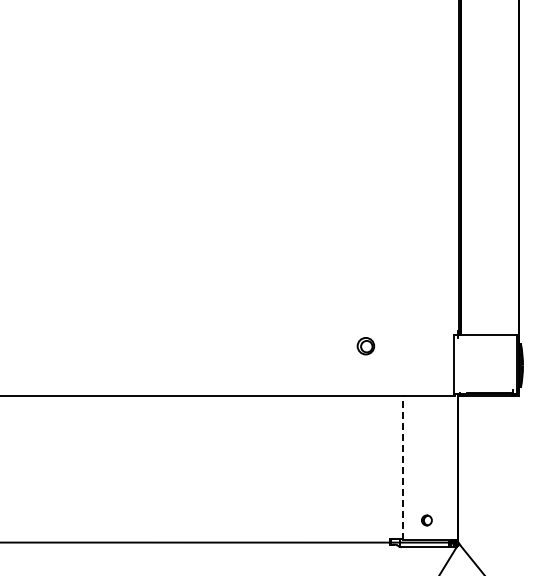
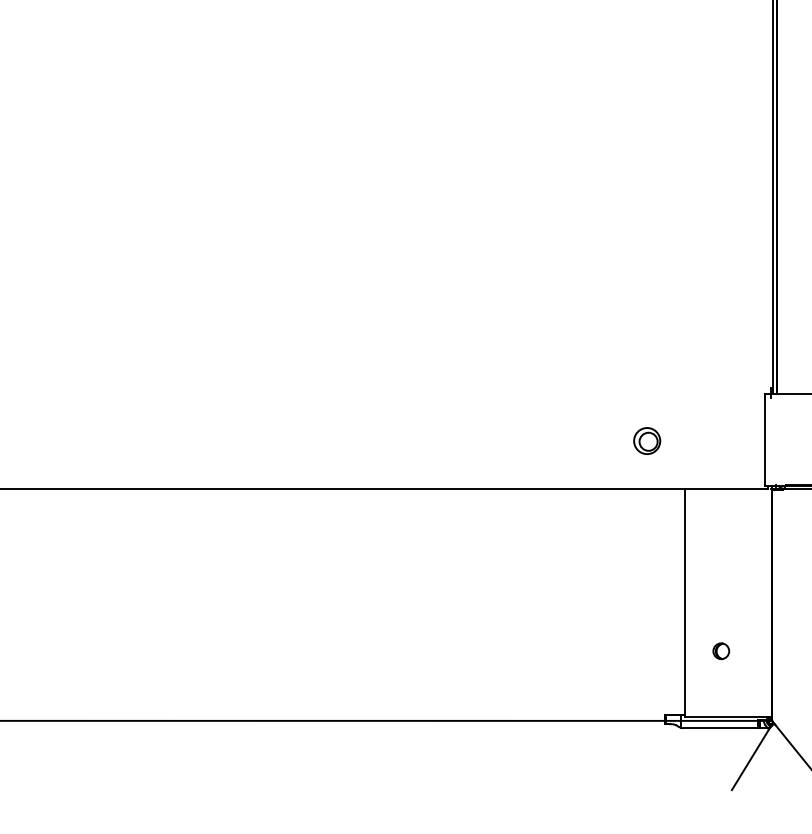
part: (365, 346) -> (646, 441), moved
line: (402, 467) -> (684, 602), dashed -> solid
part: (426, 520) -> (720, 651), moved

